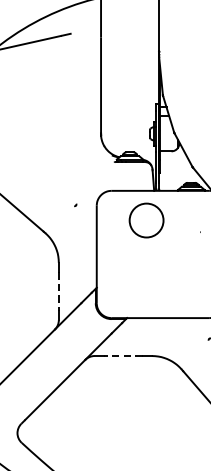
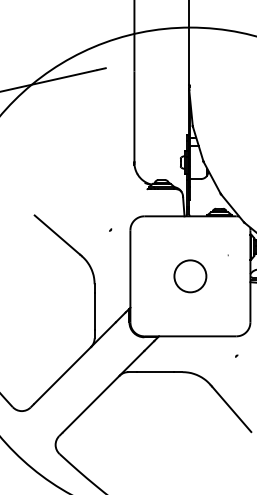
circle: (146, 220) -> (190, 276), moved
line: (58, 291) -> (94, 311), dashed -> solid
line: (122, 356) -> (154, 372), dashed -> solid

